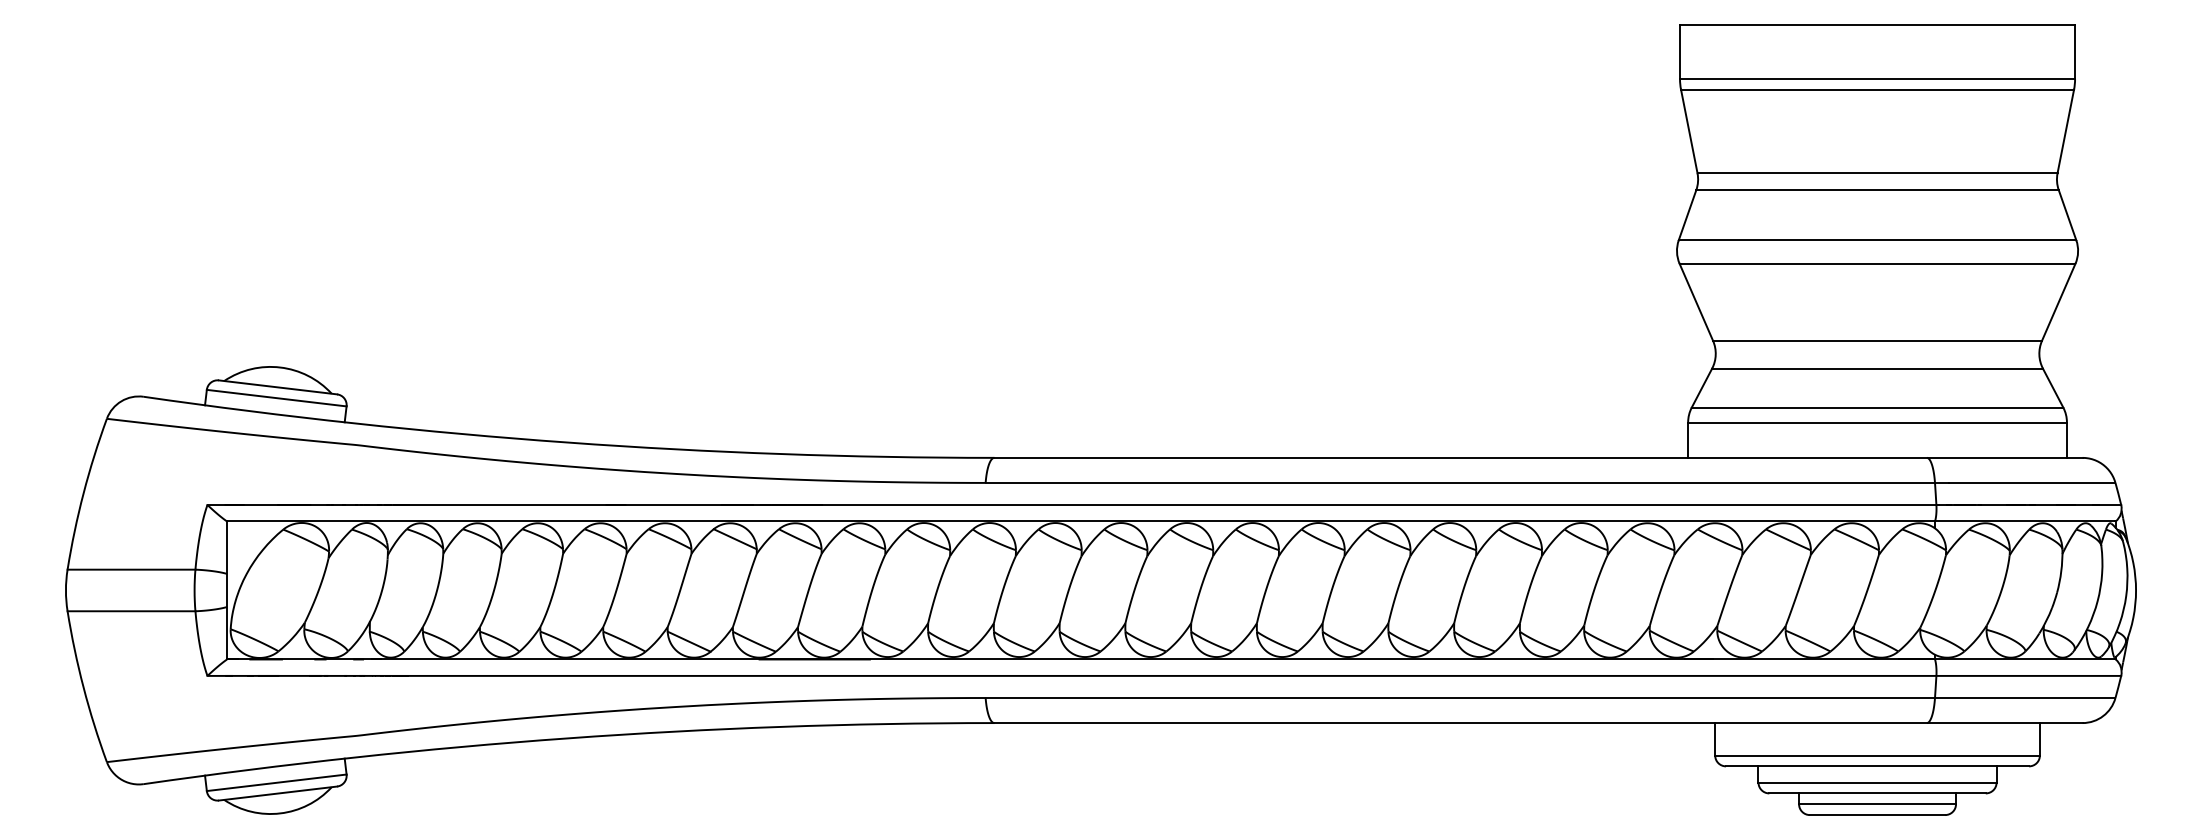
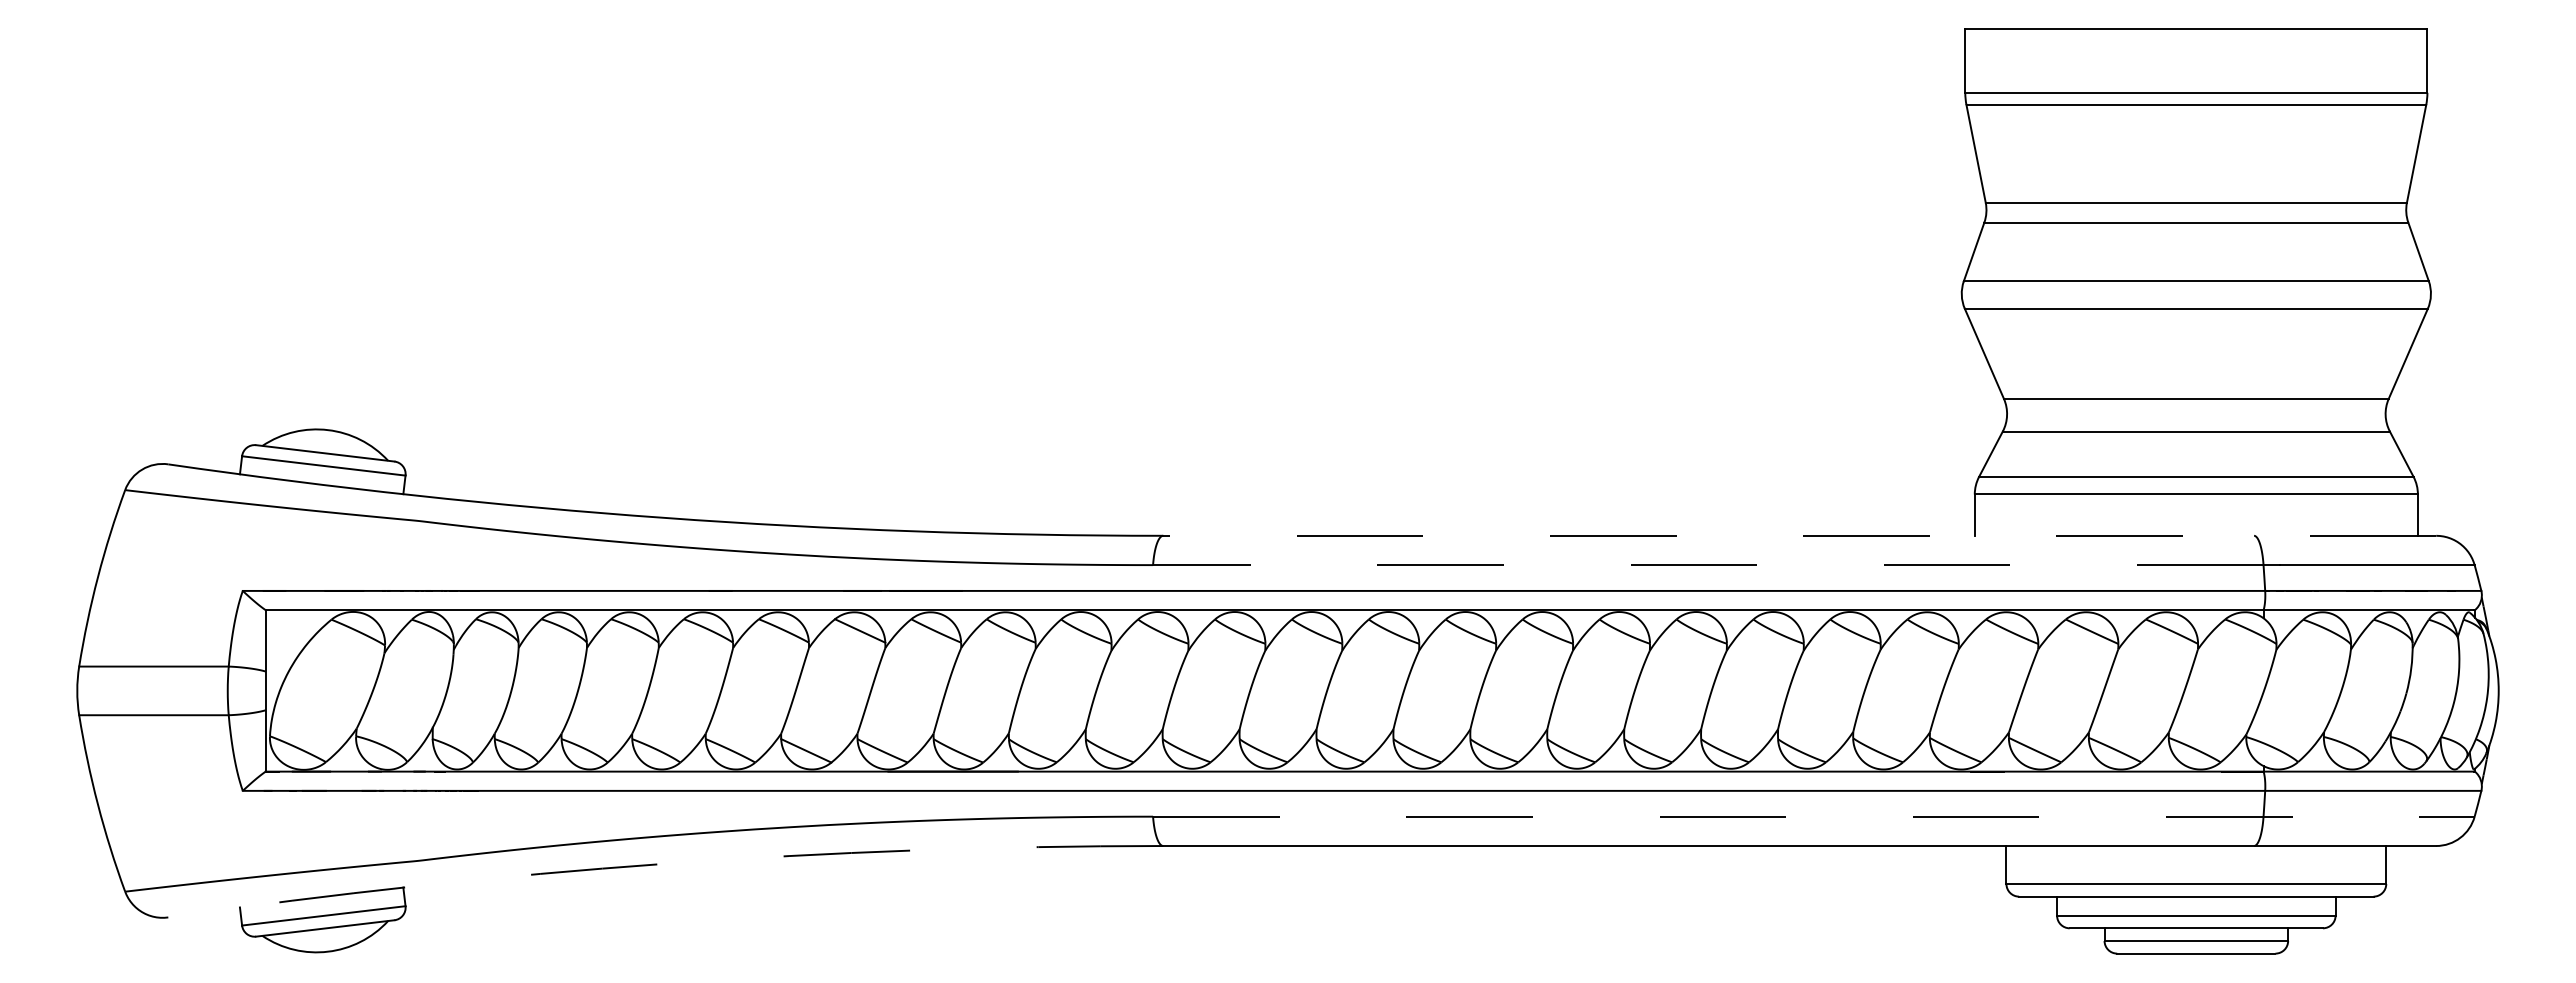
line: (1538, 457) -> (1799, 535), solid -> dashed
line: (1459, 483) -> (1707, 565), solid -> dashed
line: (1550, 697) -> (1813, 816), solid -> dashed
arc: (567, 738) -> (664, 863), solid -> dashed

